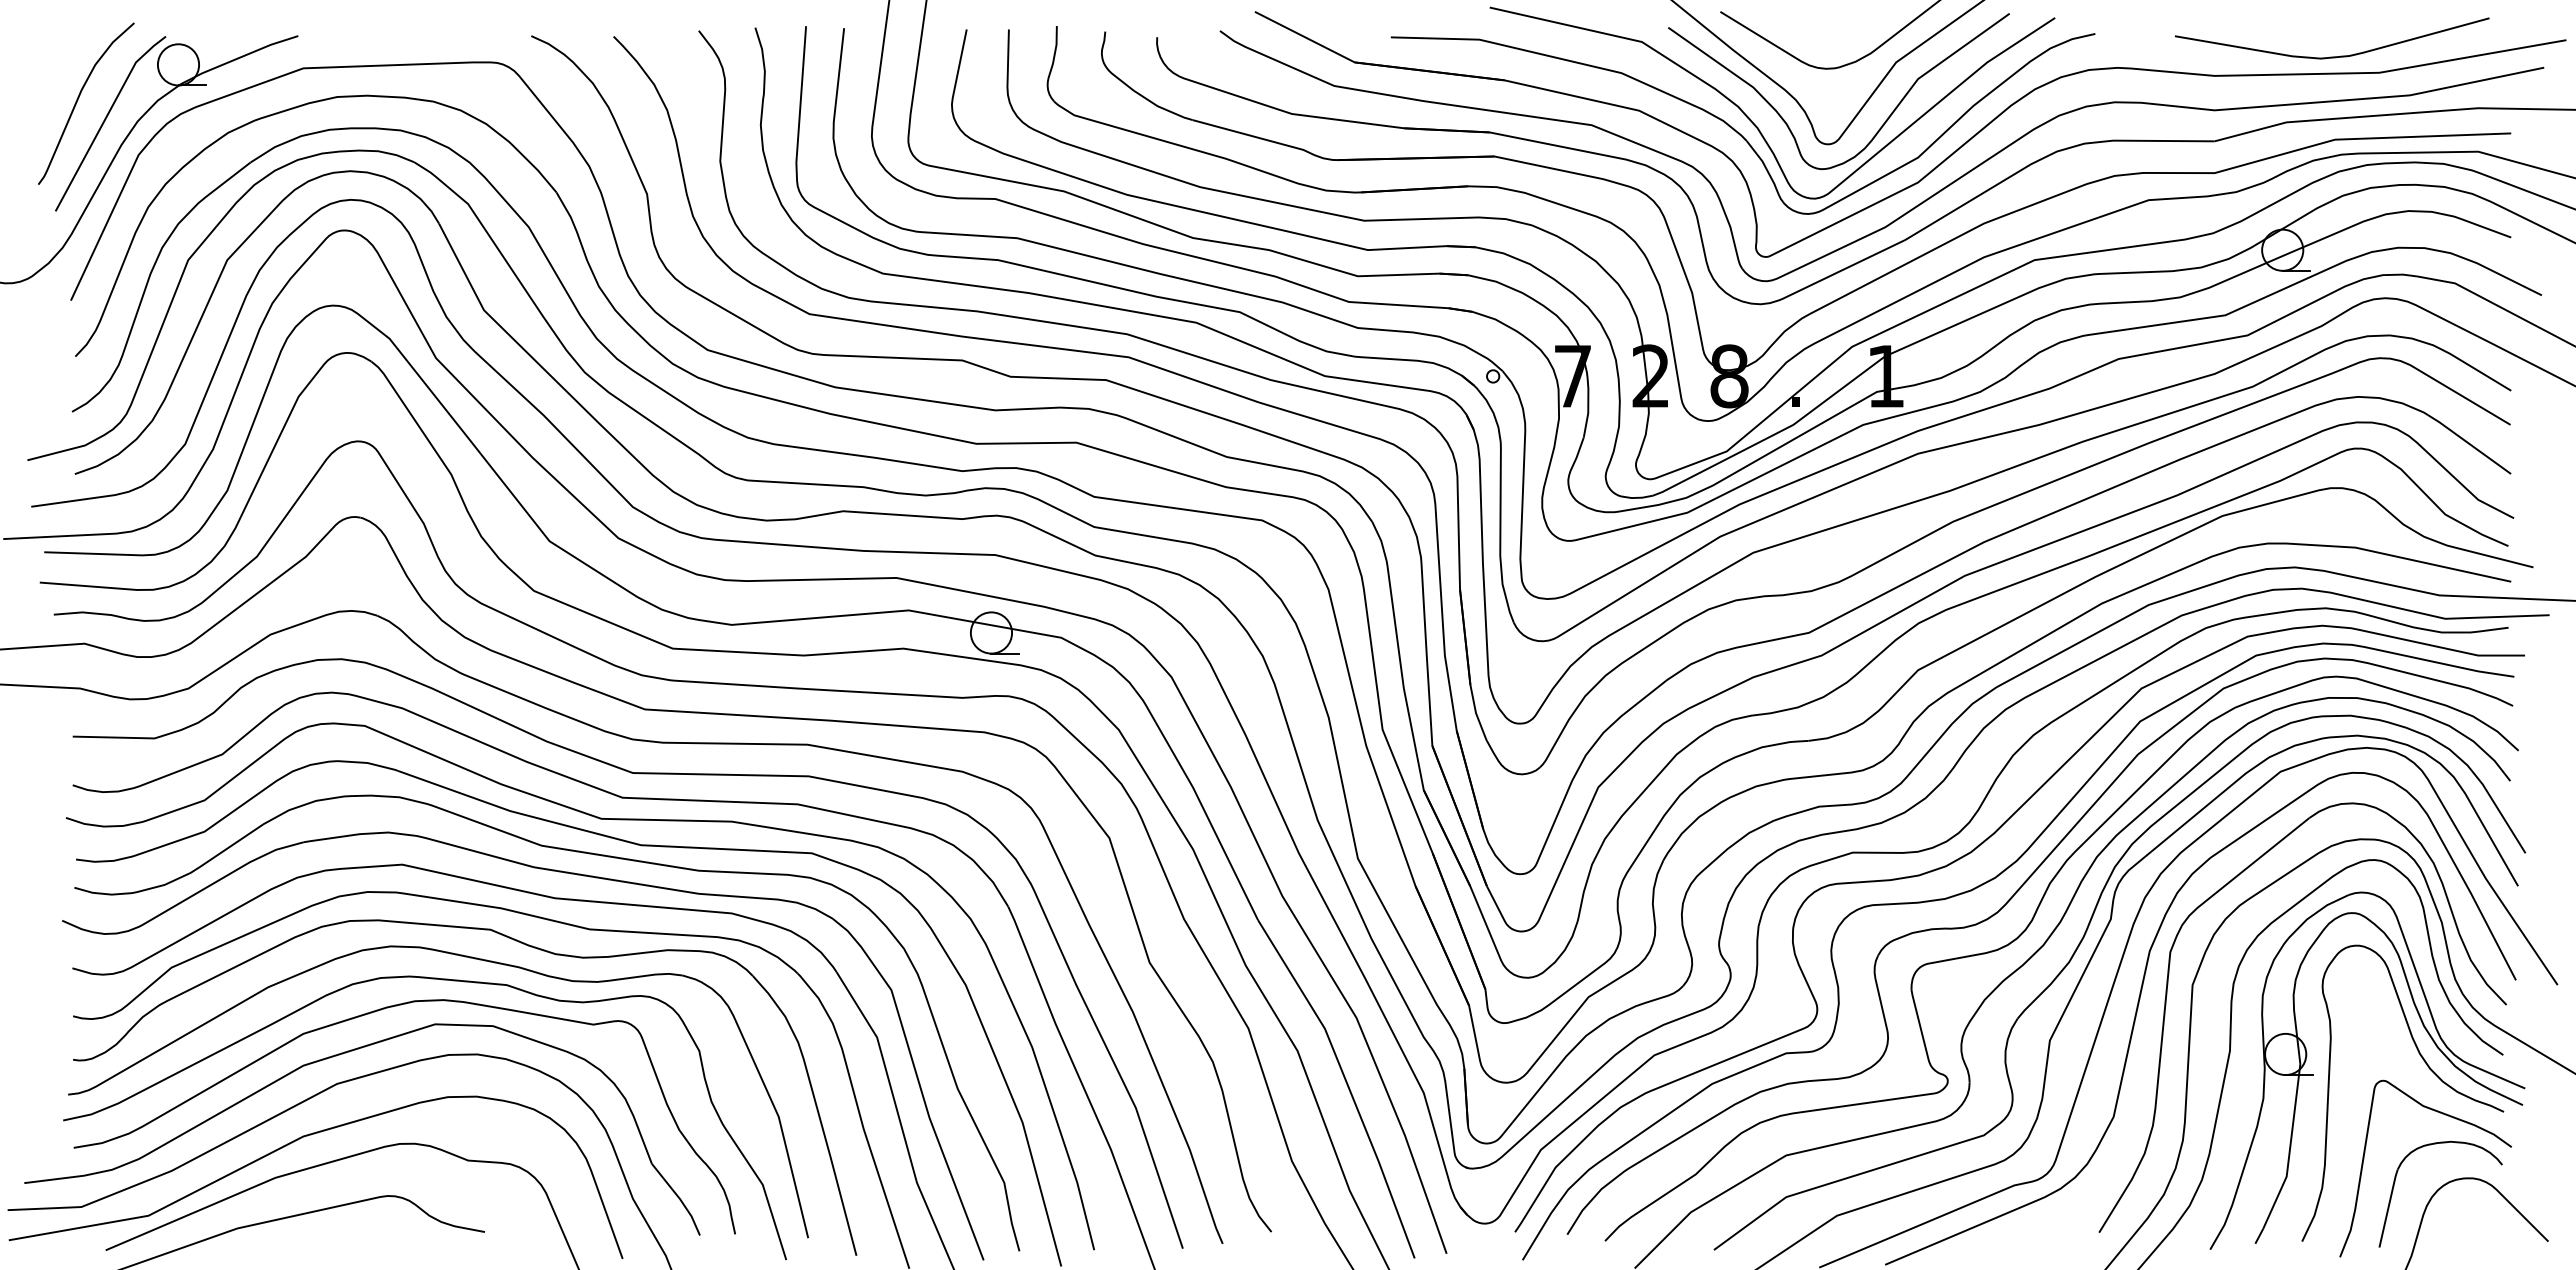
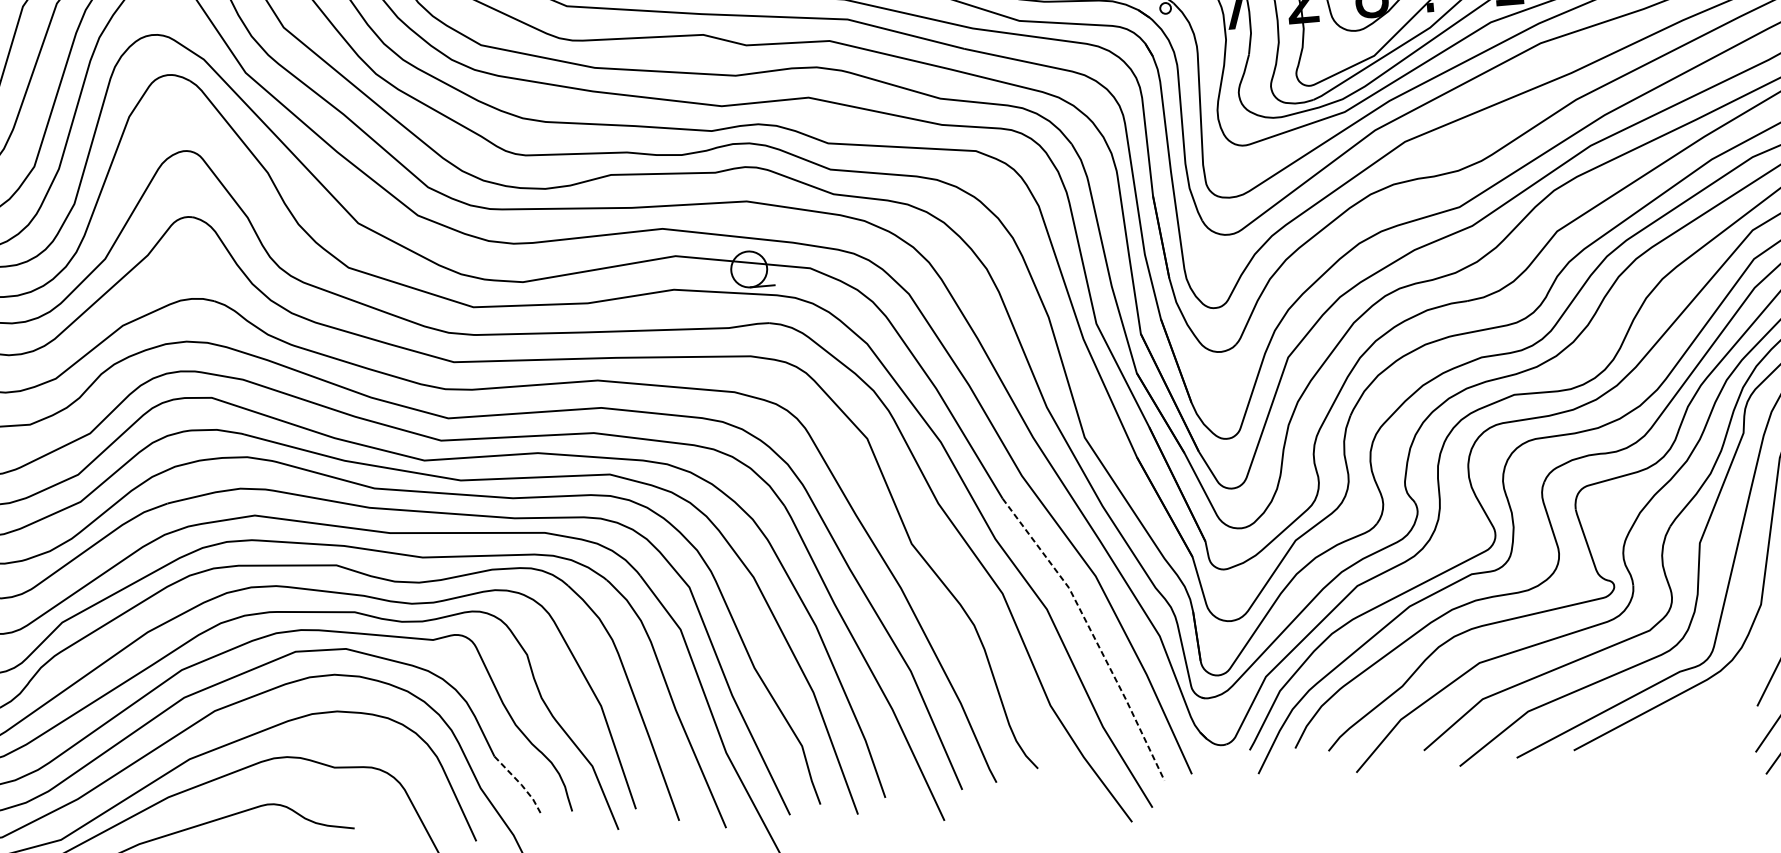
line: (1347, 1084) -> (1092, 634), solid -> dashed
line: (679, 1198) -> (521, 784), solid -> dashed

